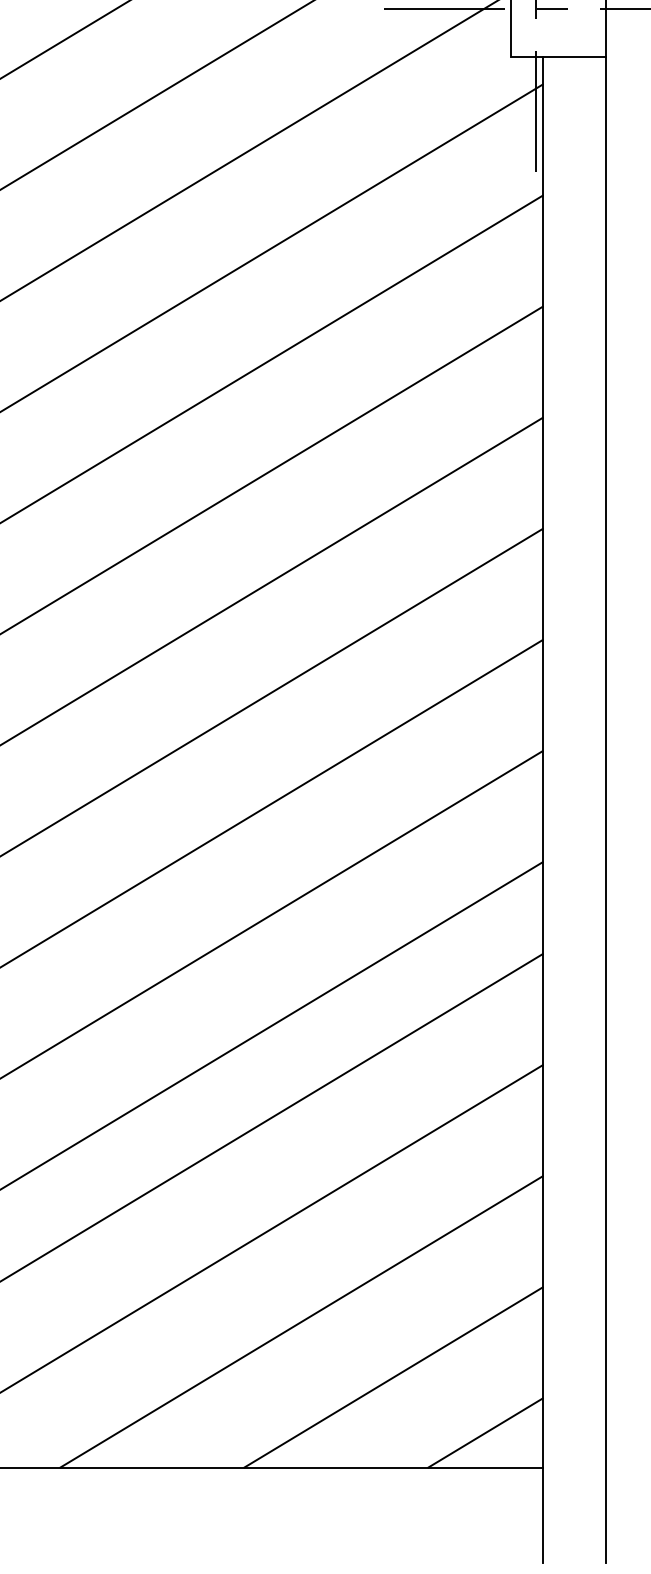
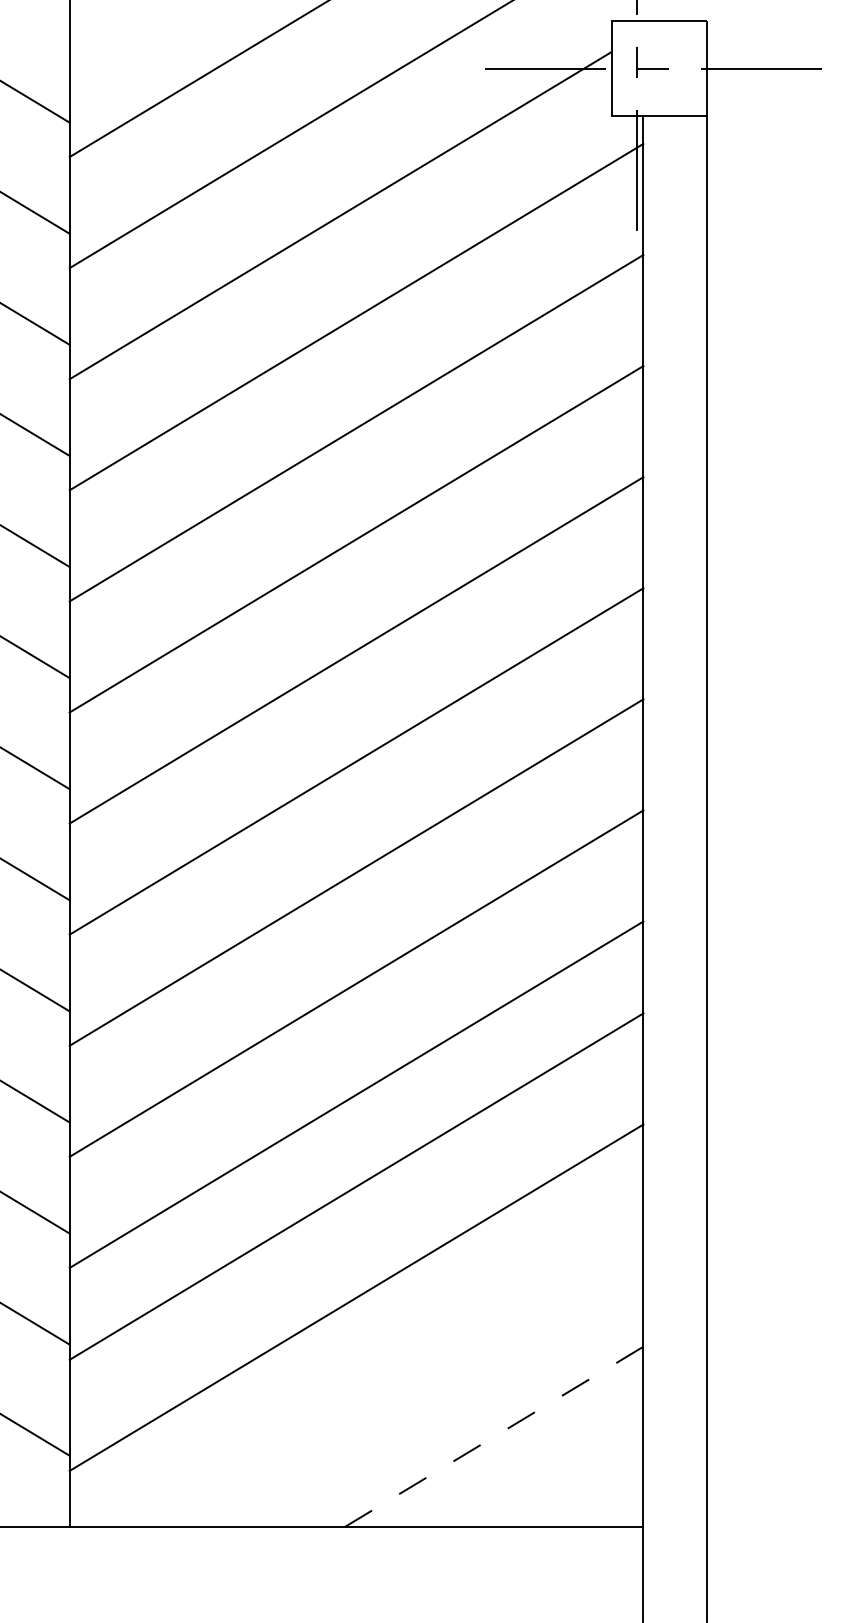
line: (301, 1321) -> (402, 1380), removed
line: (392, 1377) -> (493, 1436), solid -> dashed
line: (485, 1432) -> (586, 1491), removed

